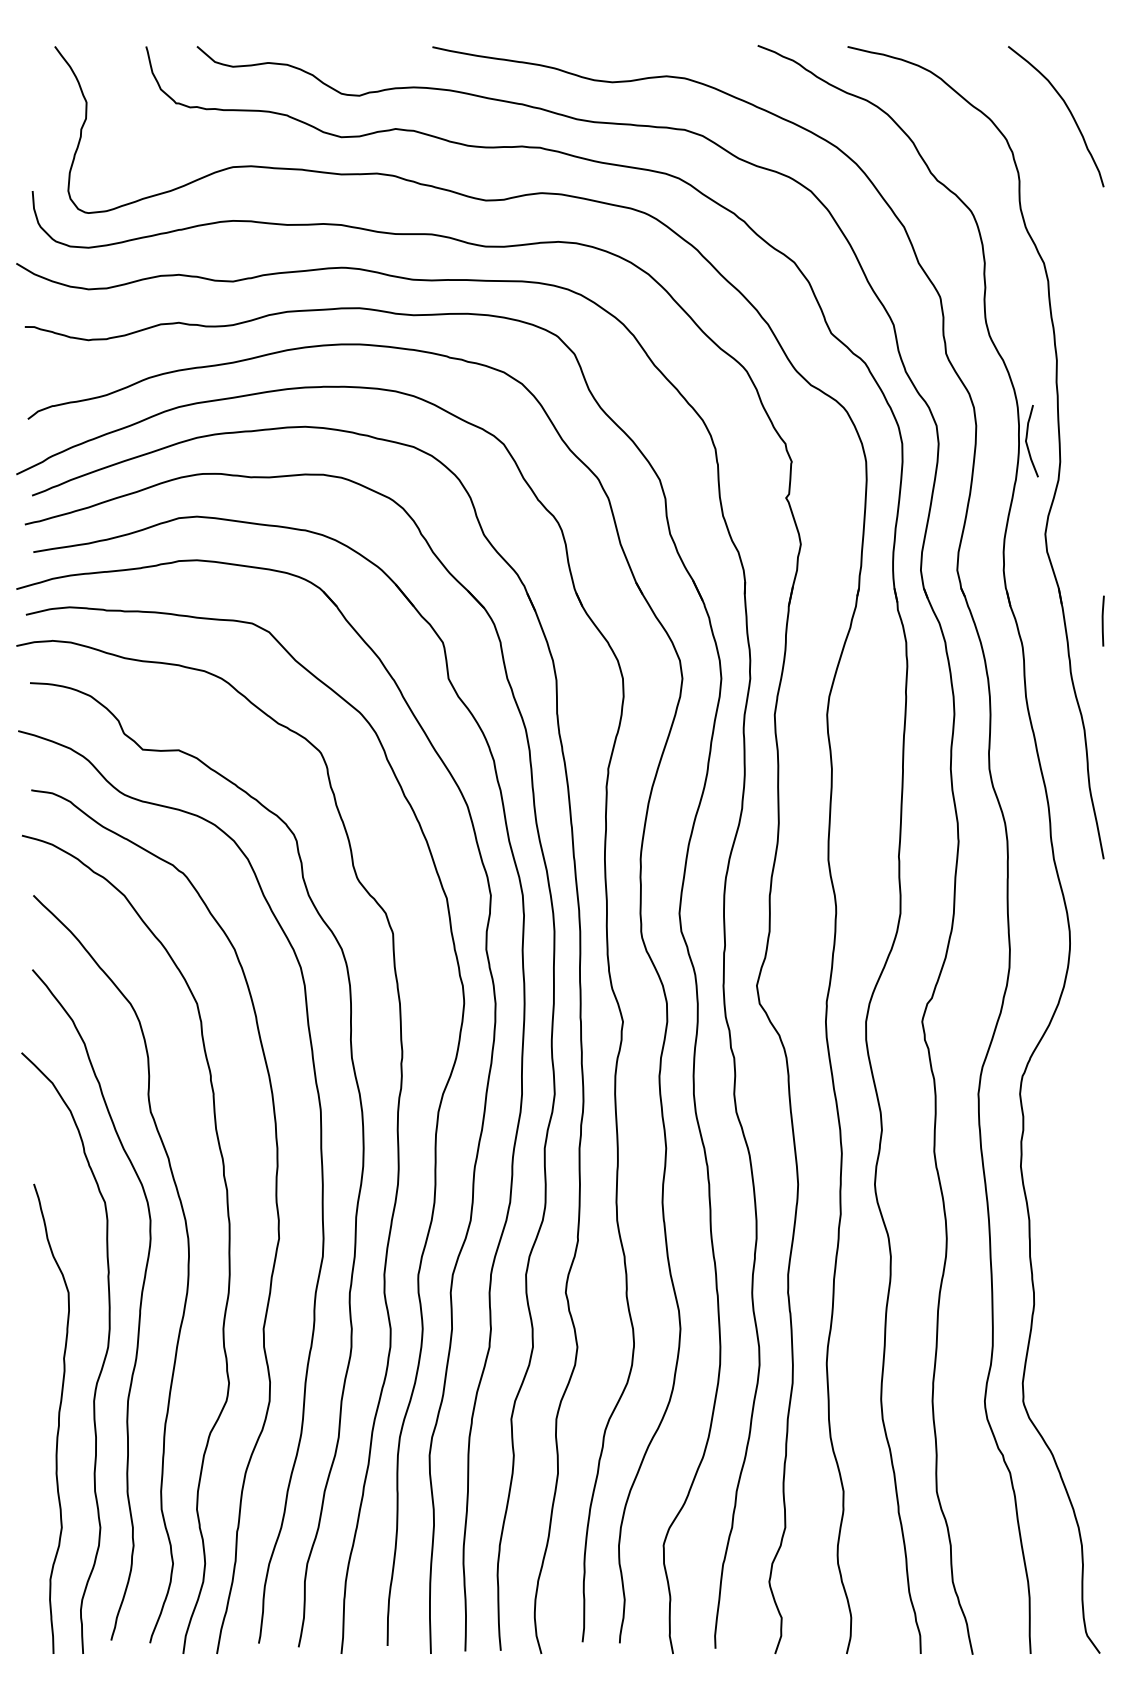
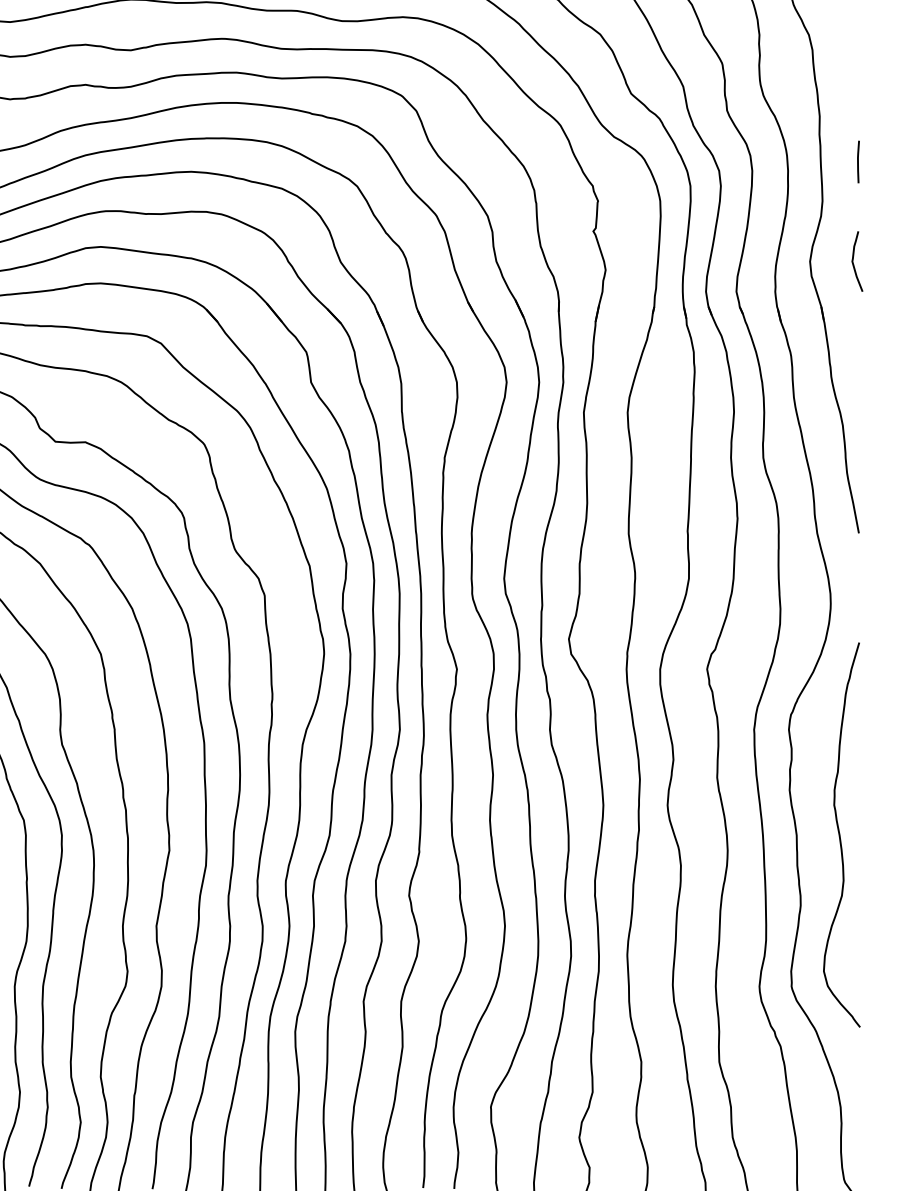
curve: (1027, 442) -> (853, 262), moved
line: (1102, 620) -> (857, 161), moved
curve: (1081, 1219) -> (840, 834), added

